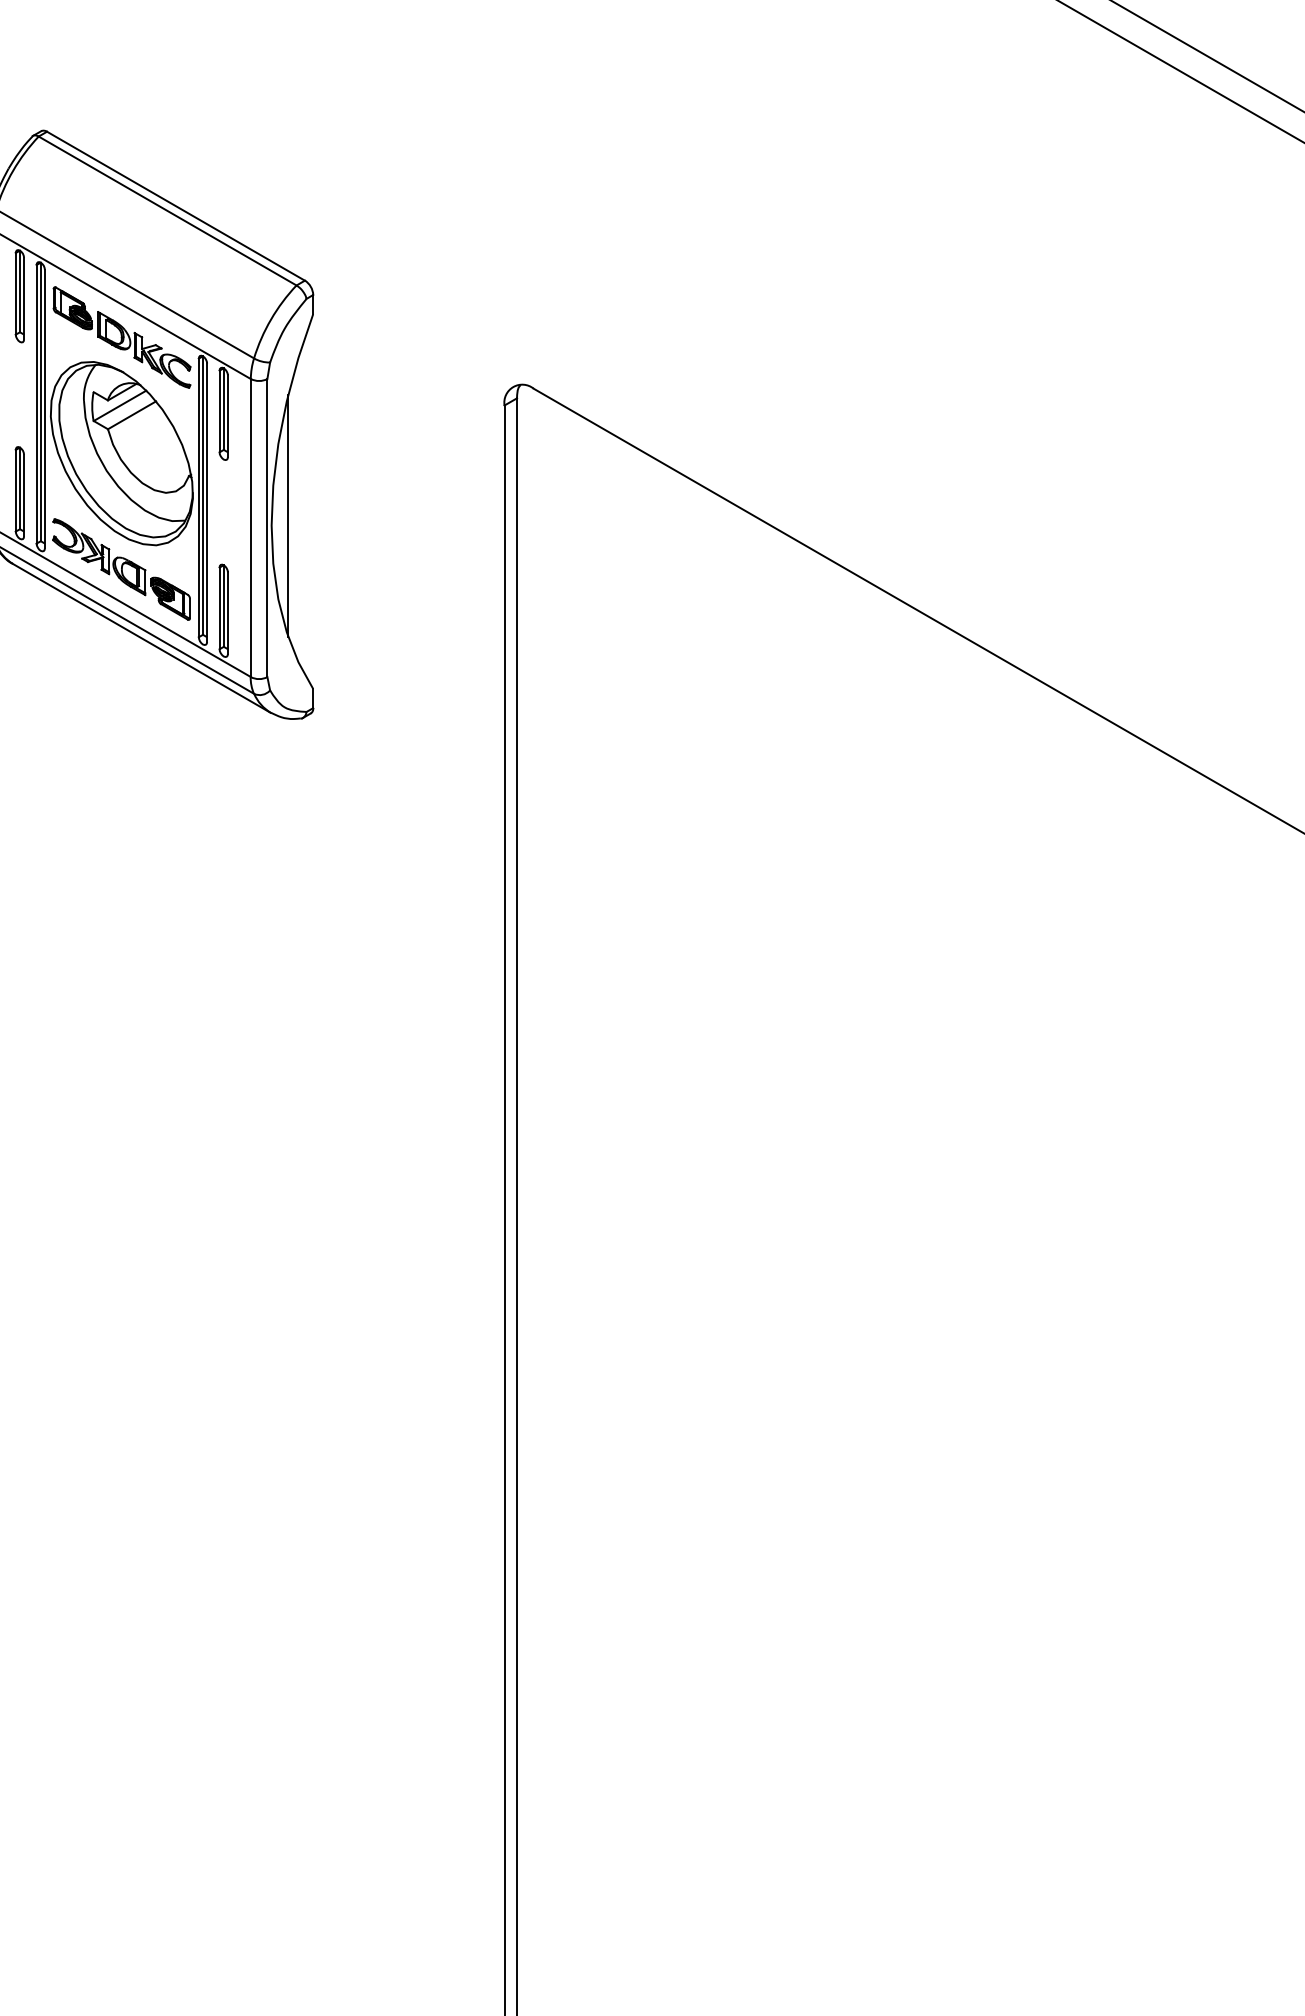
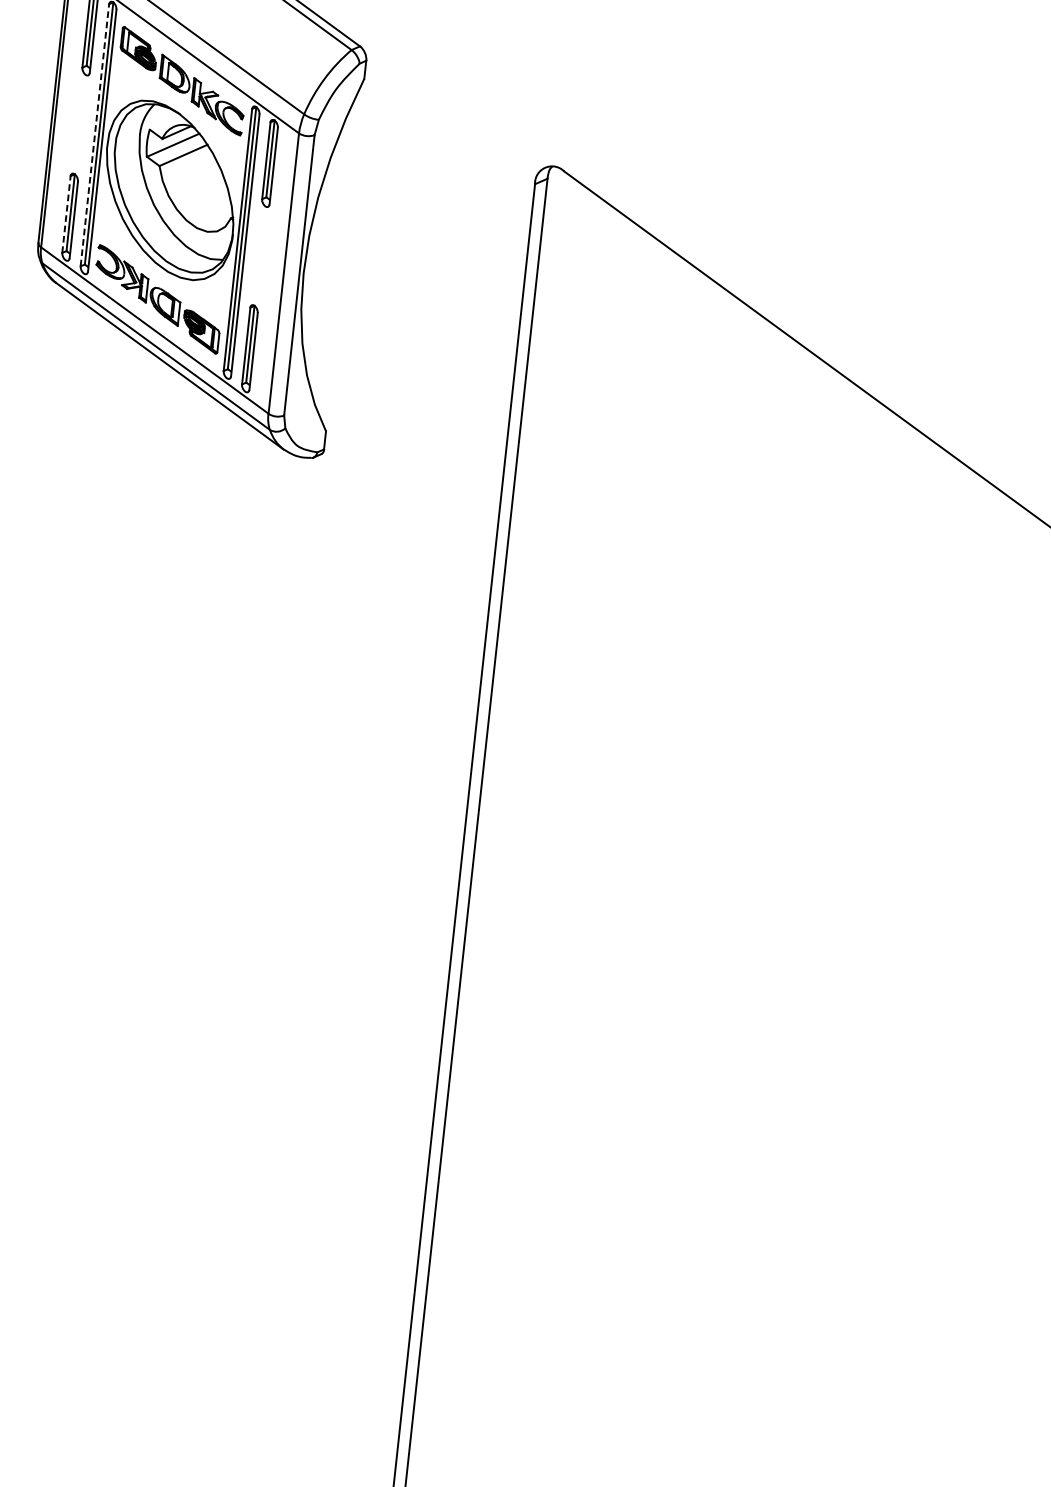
line: (36, 403) -> (94, 134), solid -> dashed
line: (15, 490) -> (66, 214), solid -> dashed
line: (288, 515) -> (320, 265), removed

